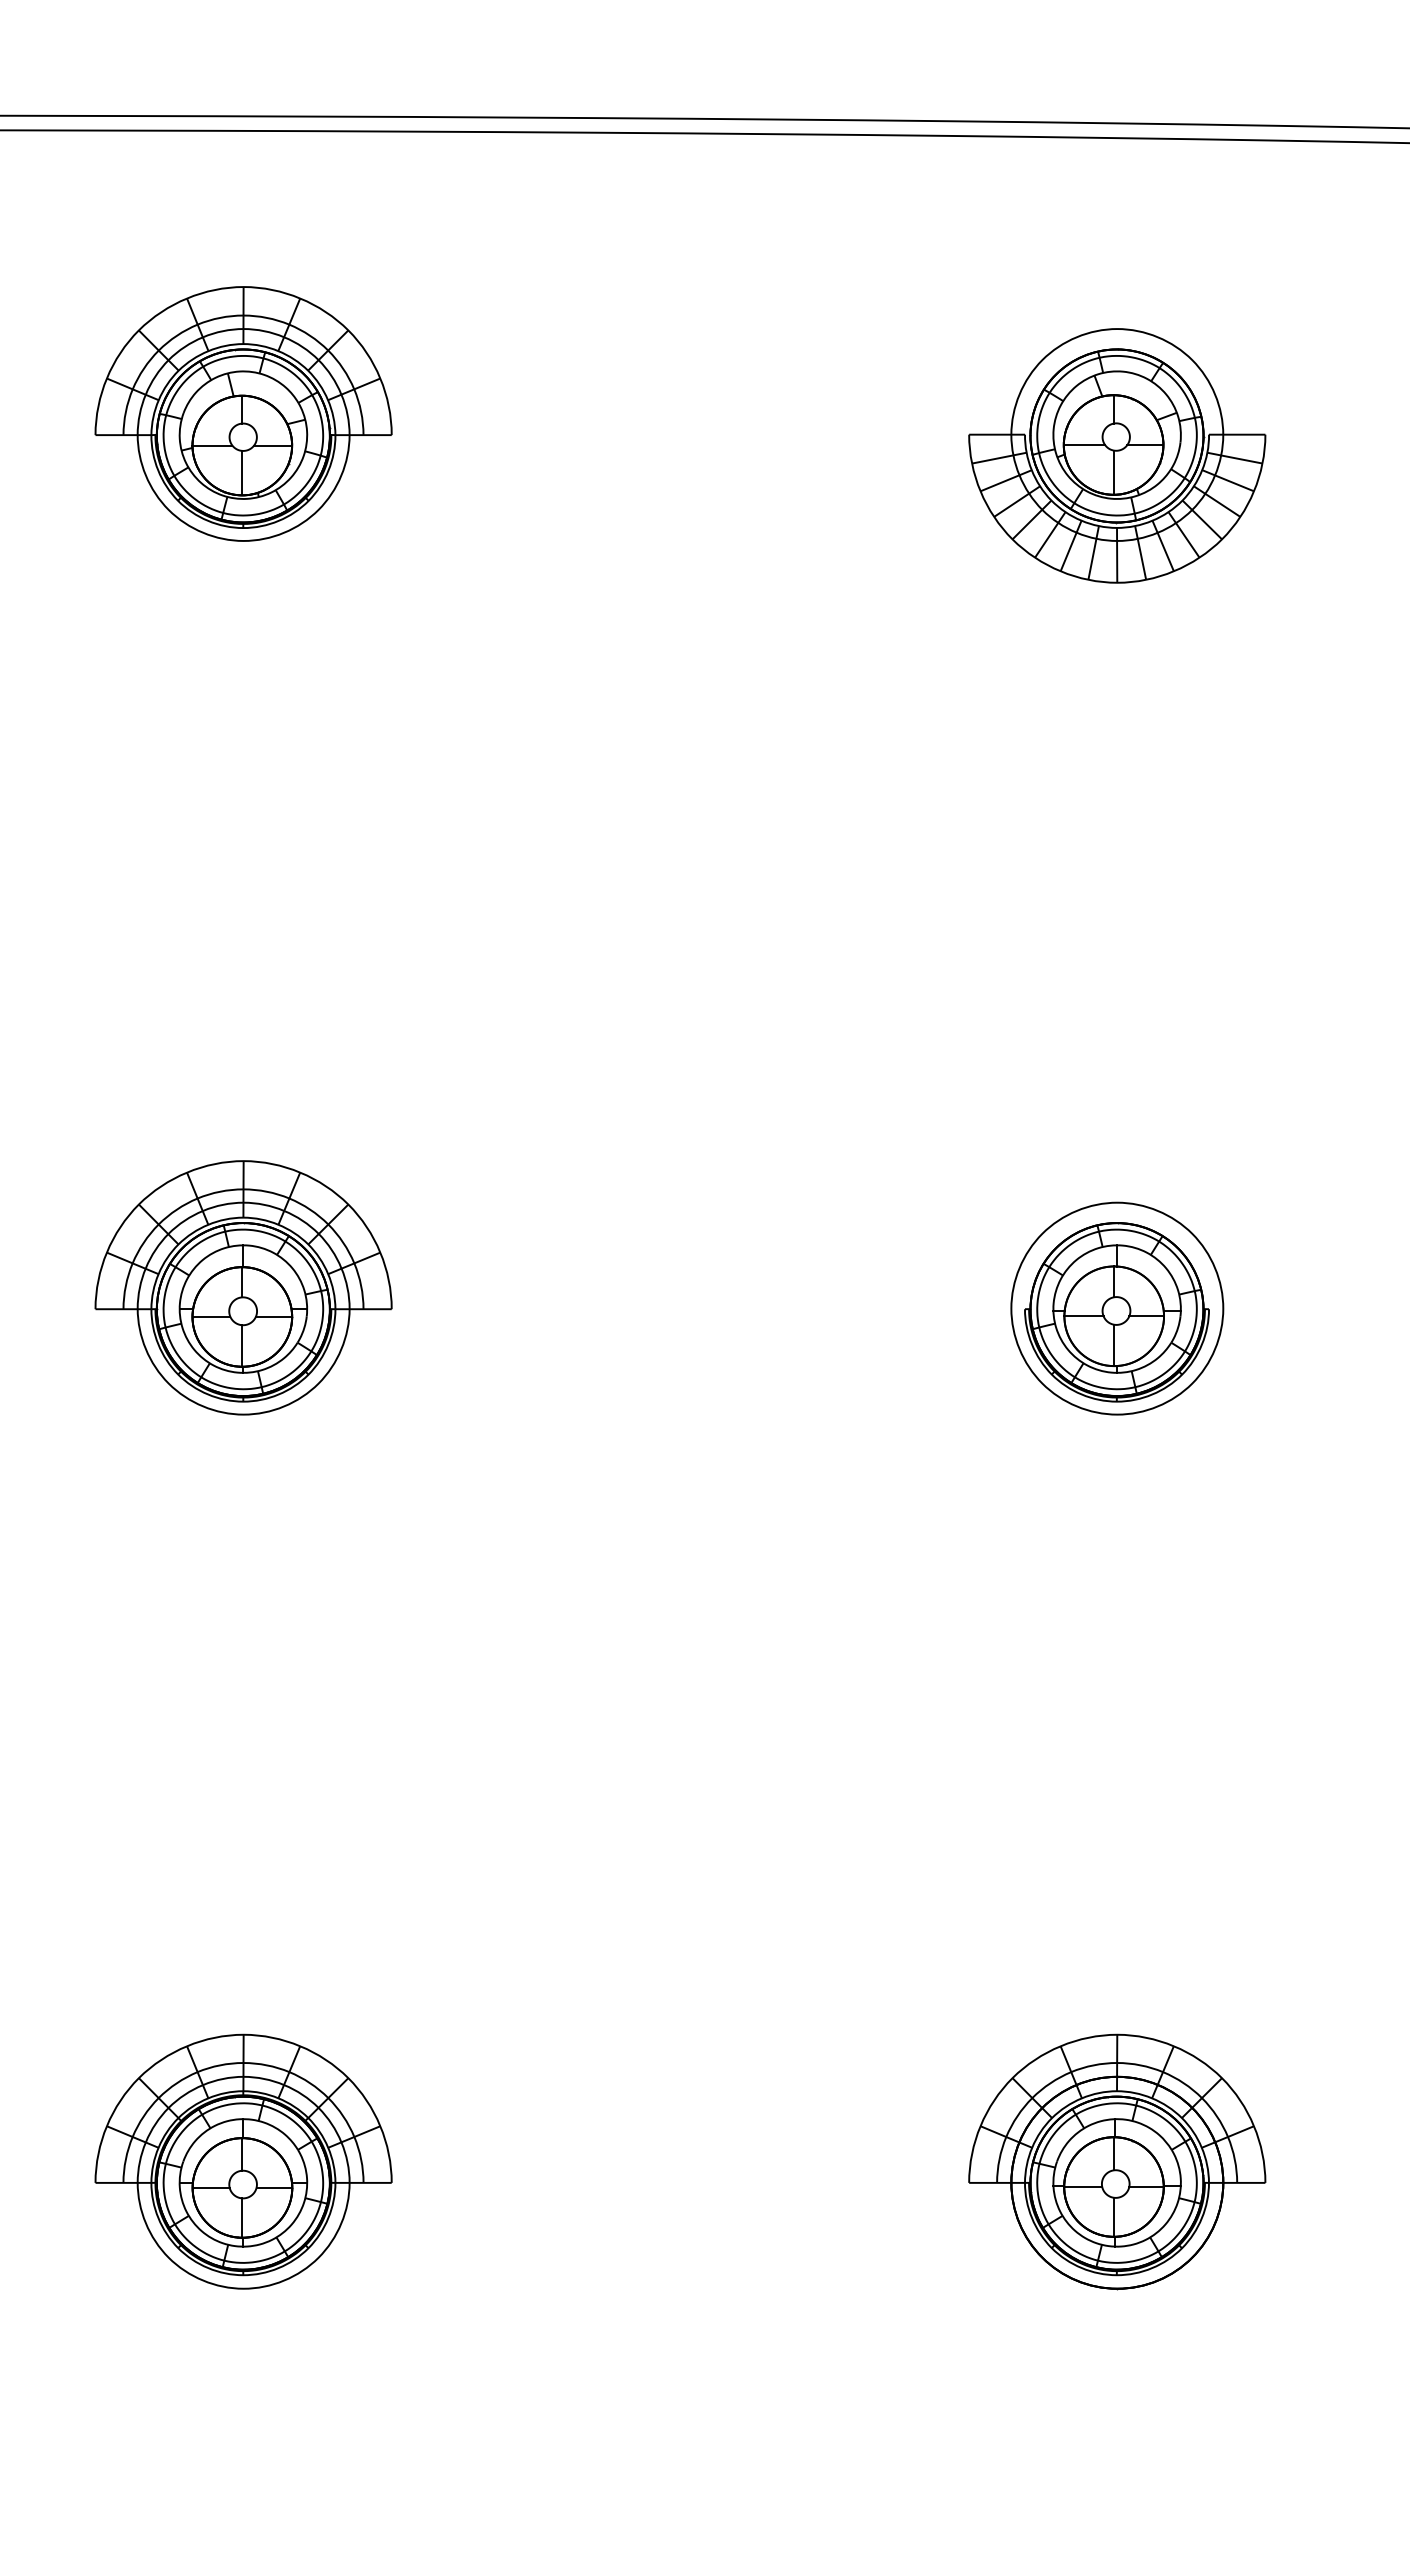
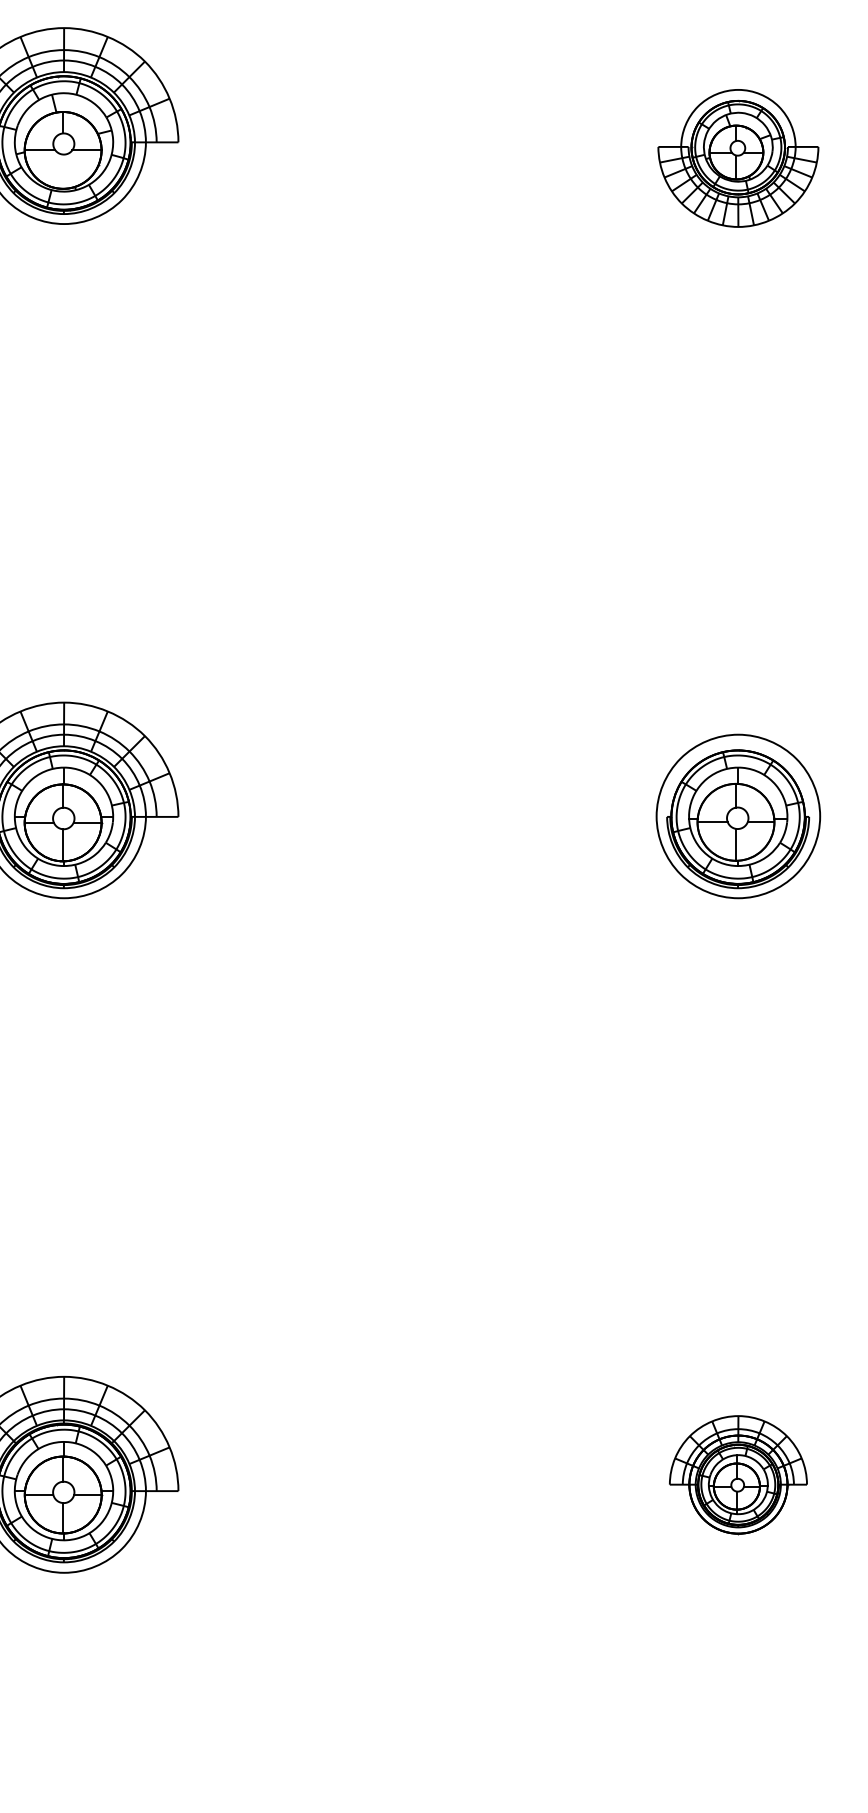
part: (1117, 455) -> (738, 158), size x0.7
line: (242, 472) -> (63, 171), removed
part: (1117, 2161) -> (738, 1474), size x0.6

